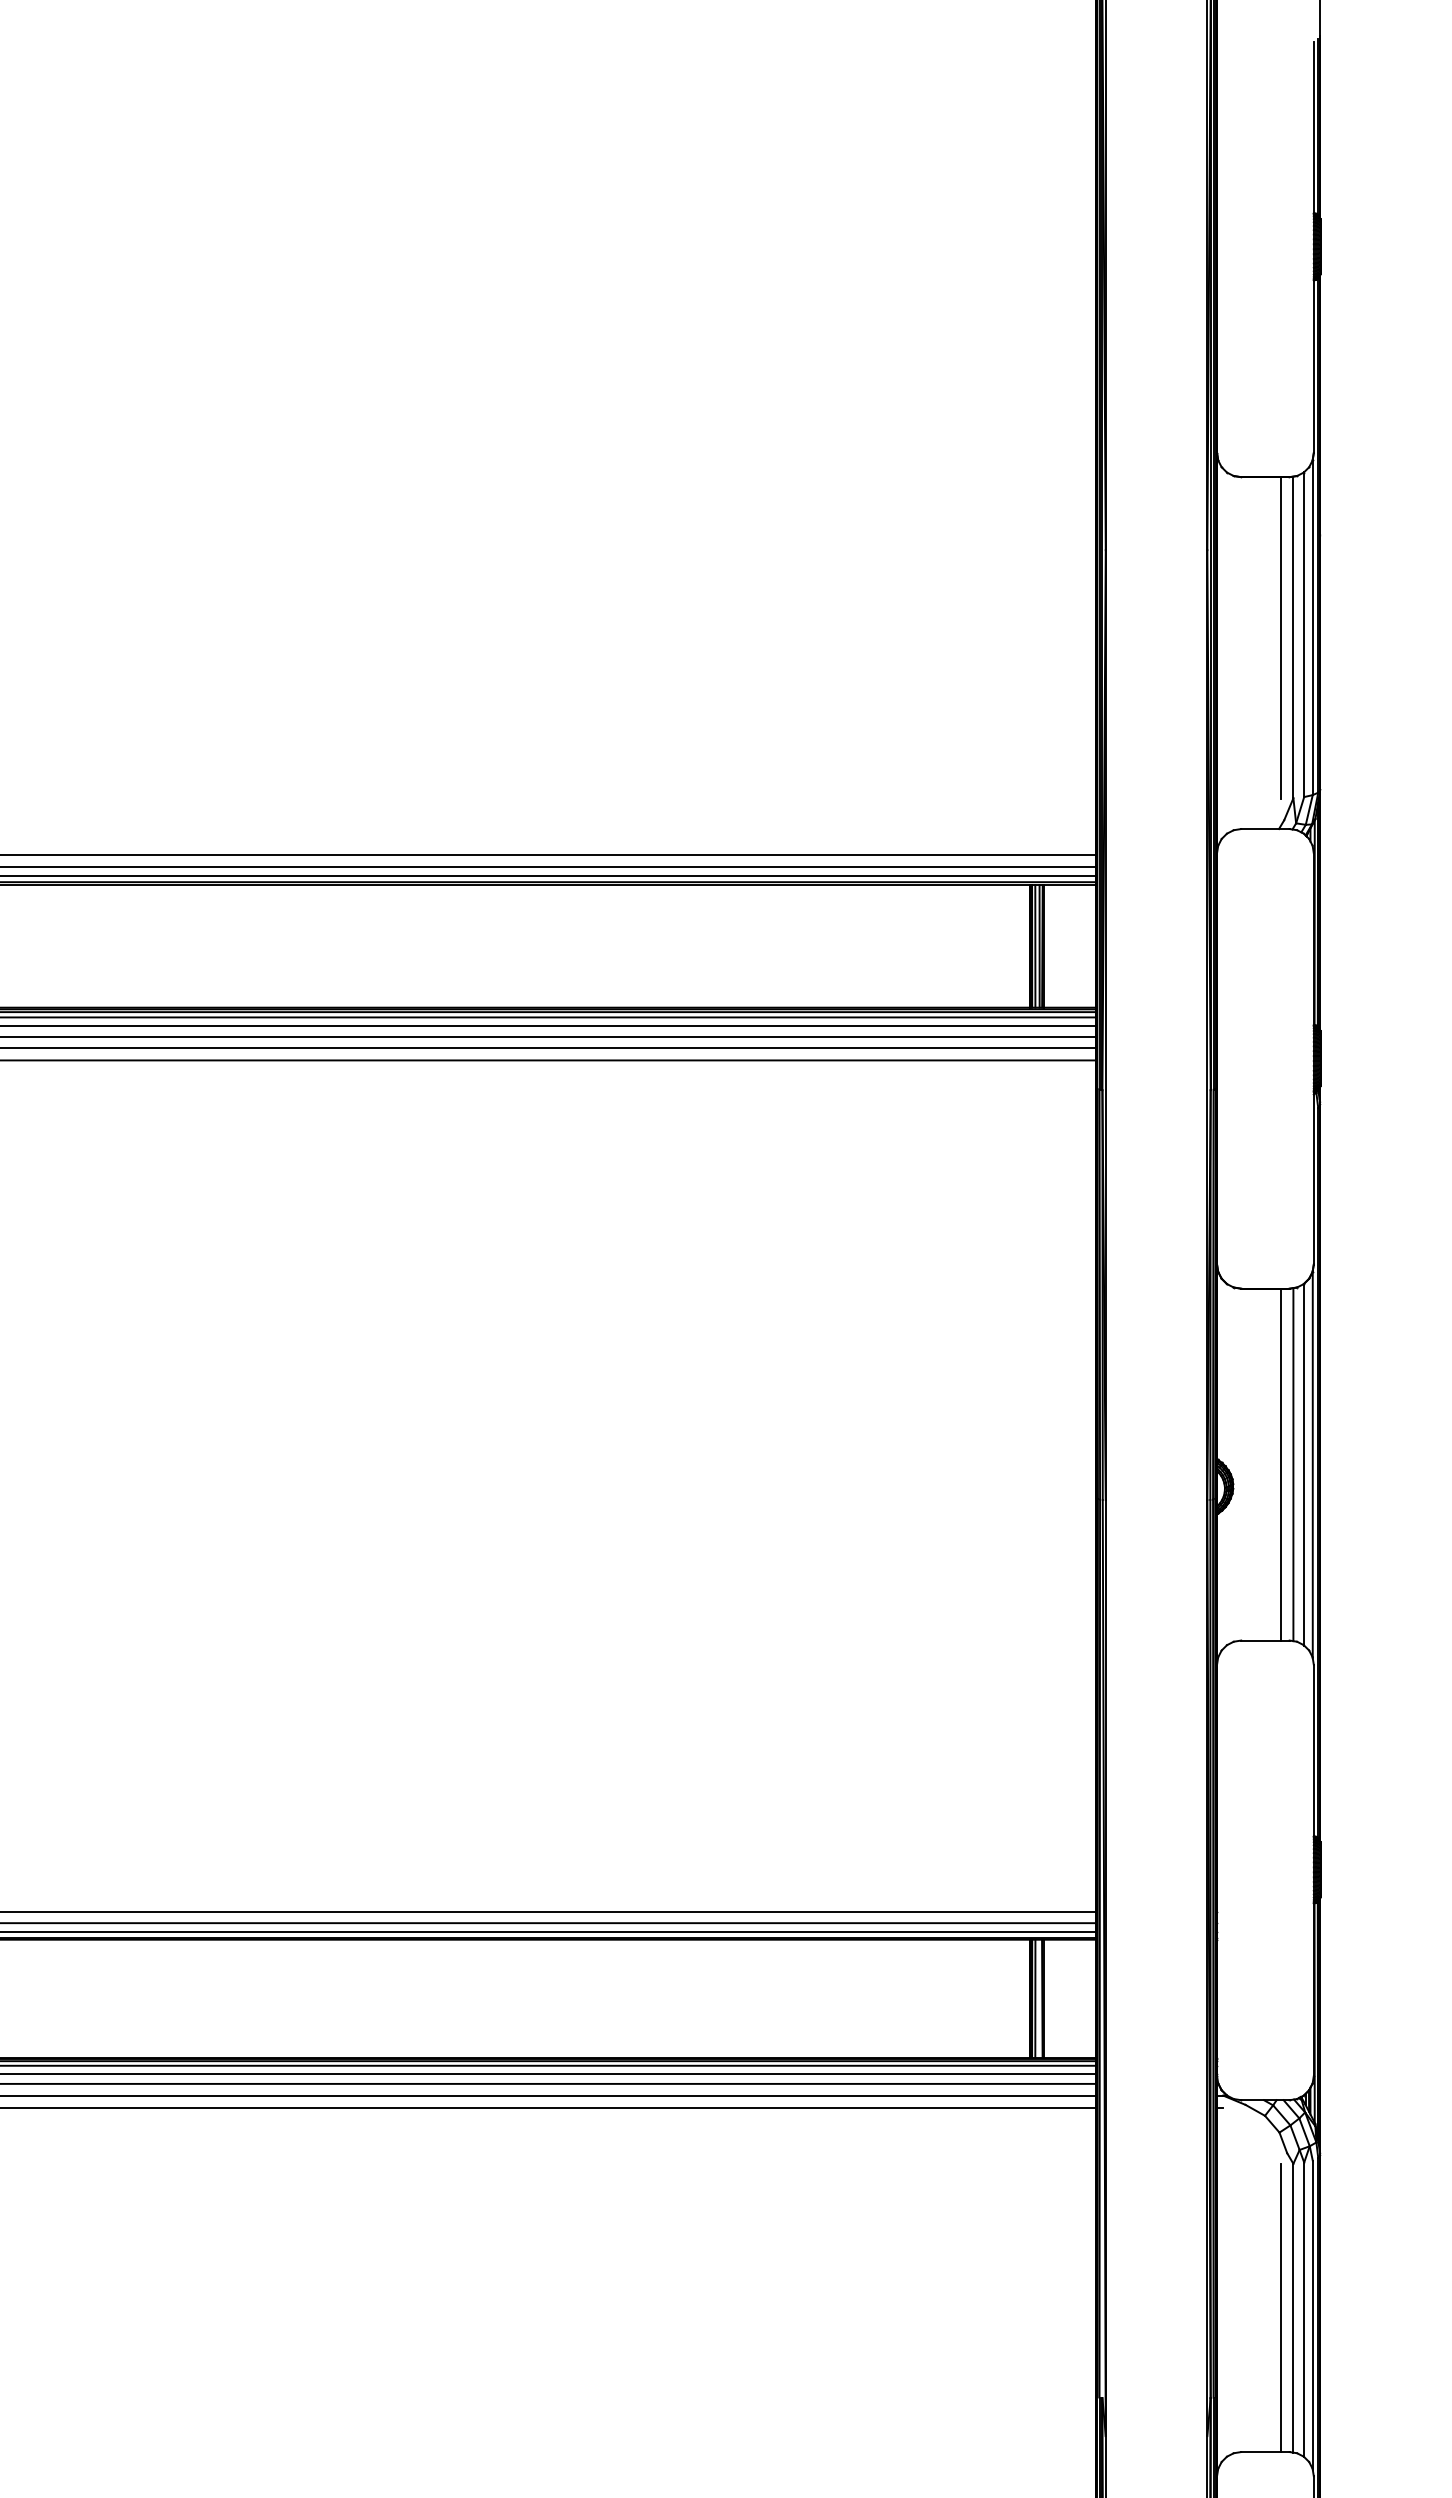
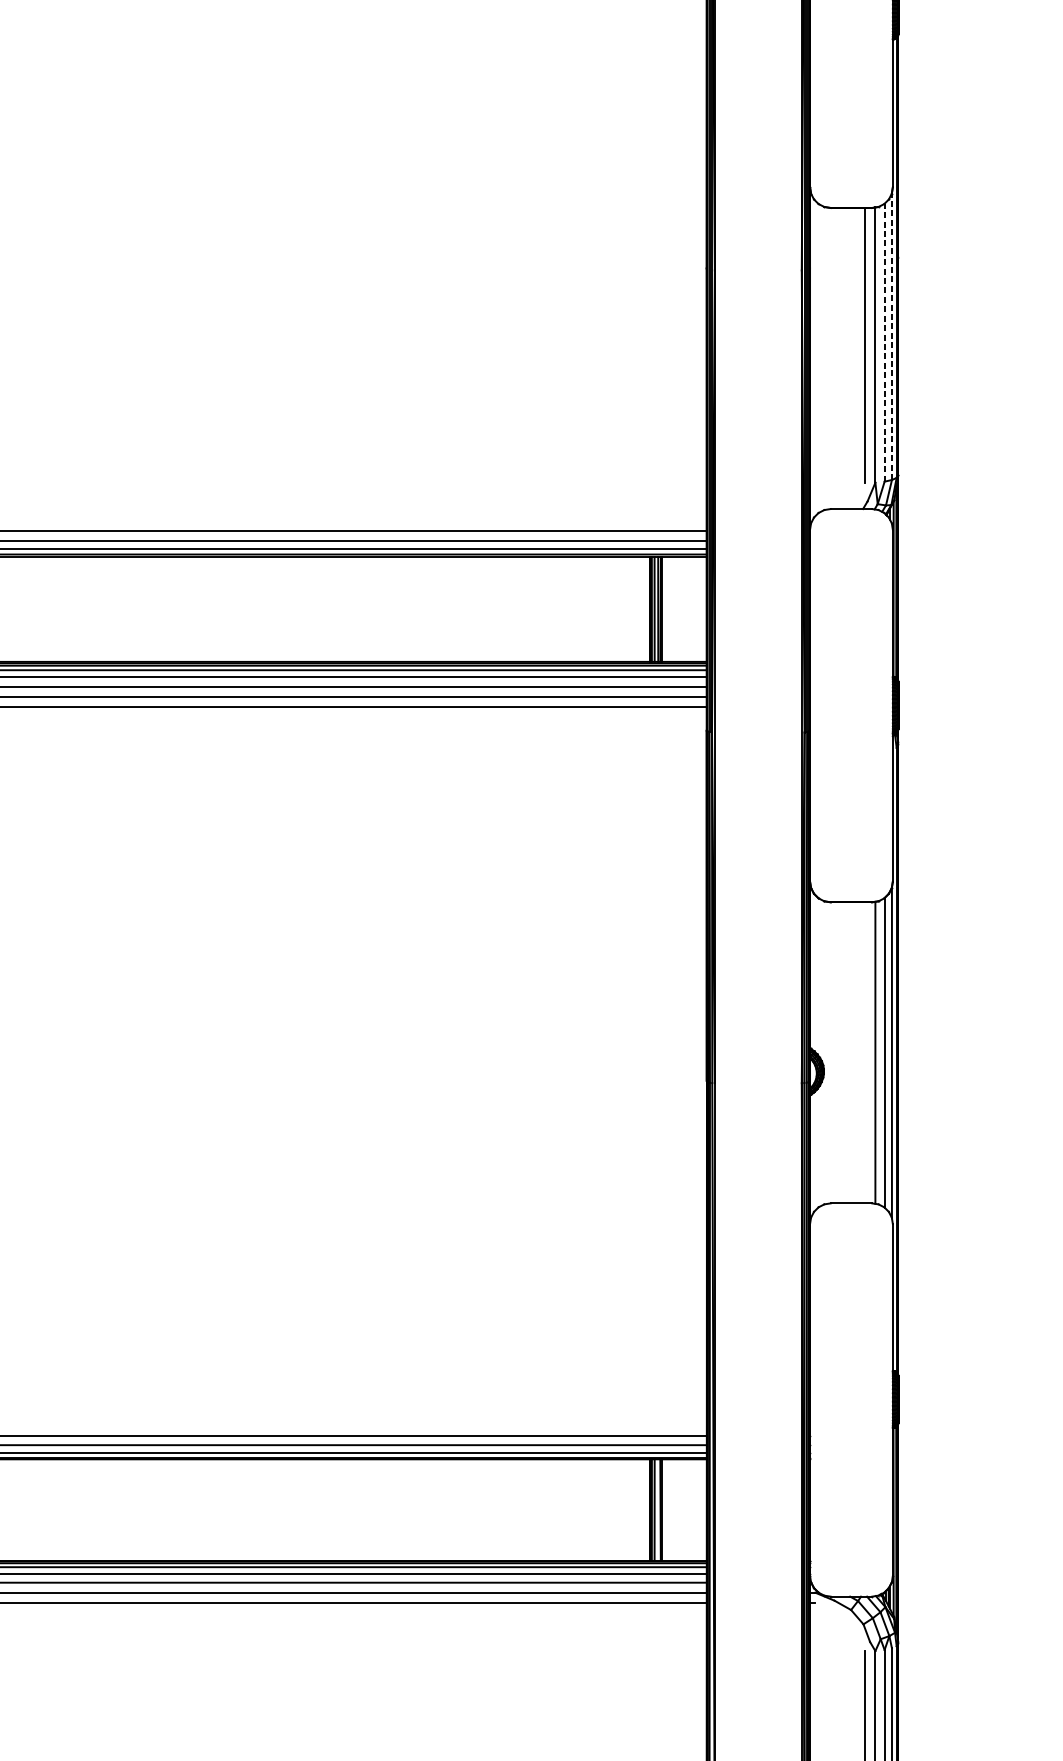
line: (1312, 627) -> (891, 336), solid -> dashed
line: (1304, 634) -> (884, 342), solid -> dashed
line: (1281, 1464) -> (865, 1052), removed

